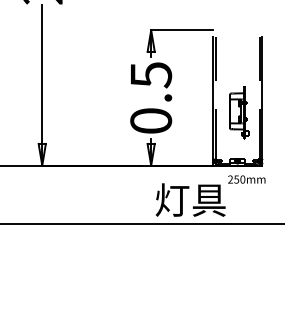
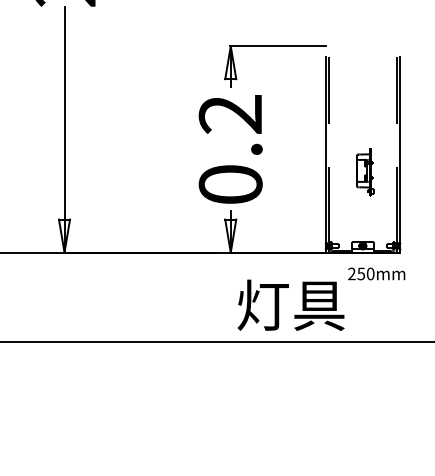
text: (151, 75) -> (231, 115), 0.5 -> 0.2
part: (239, 112) -> (365, 171), size x0.6

